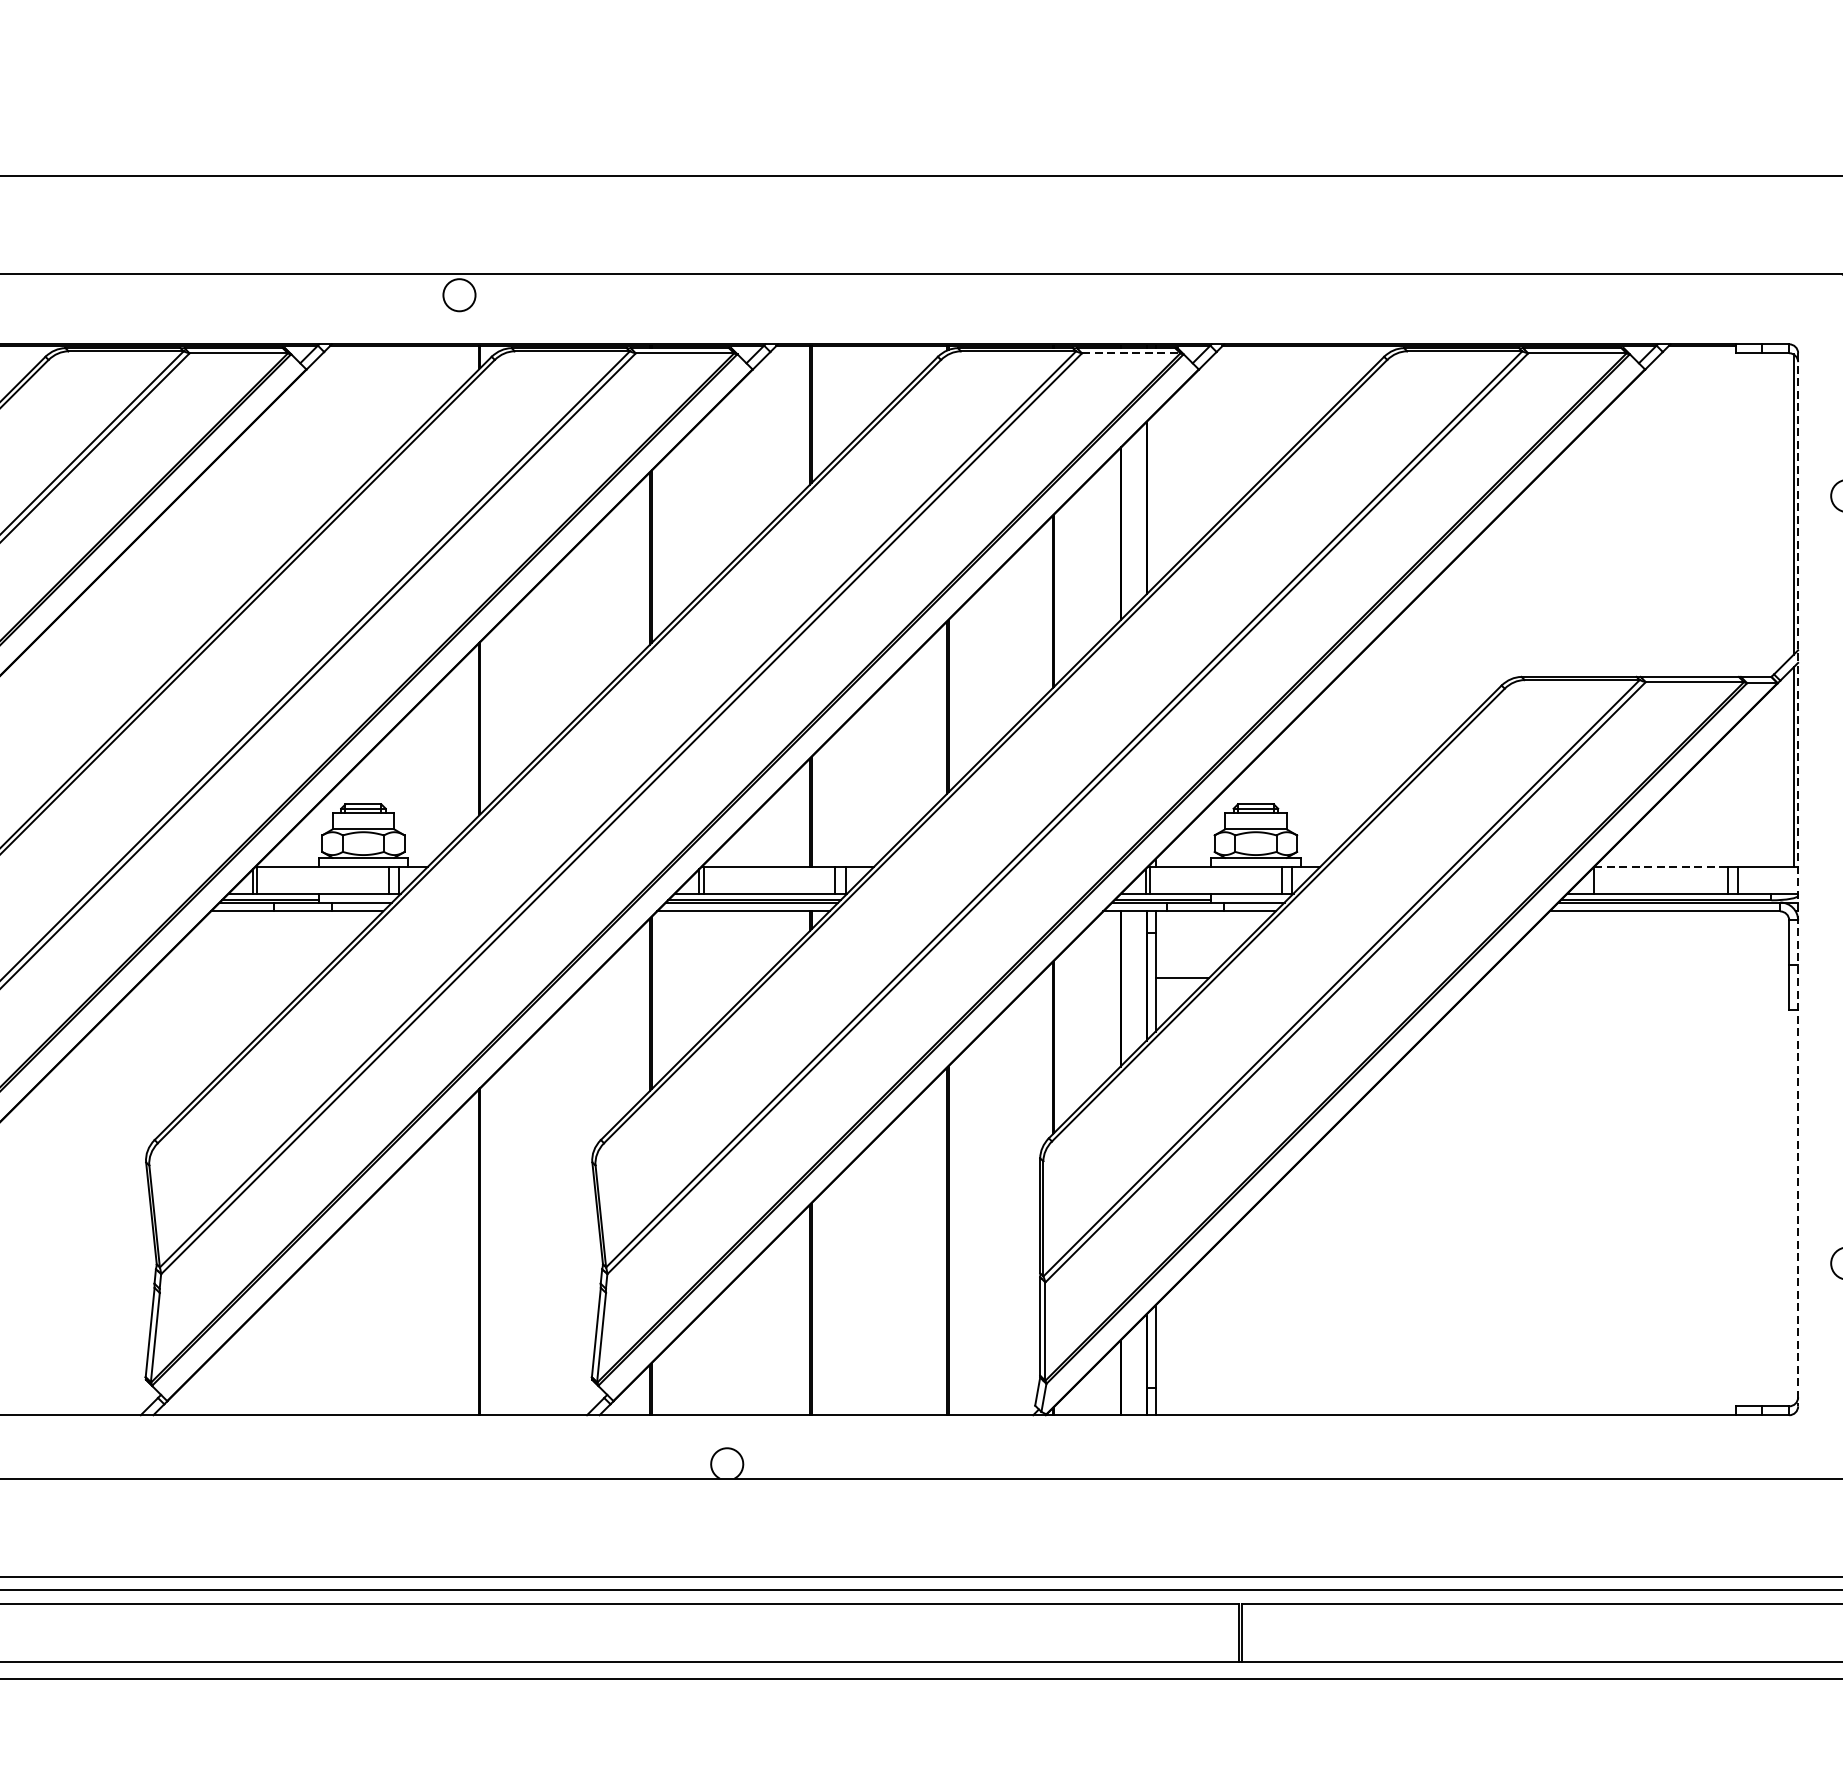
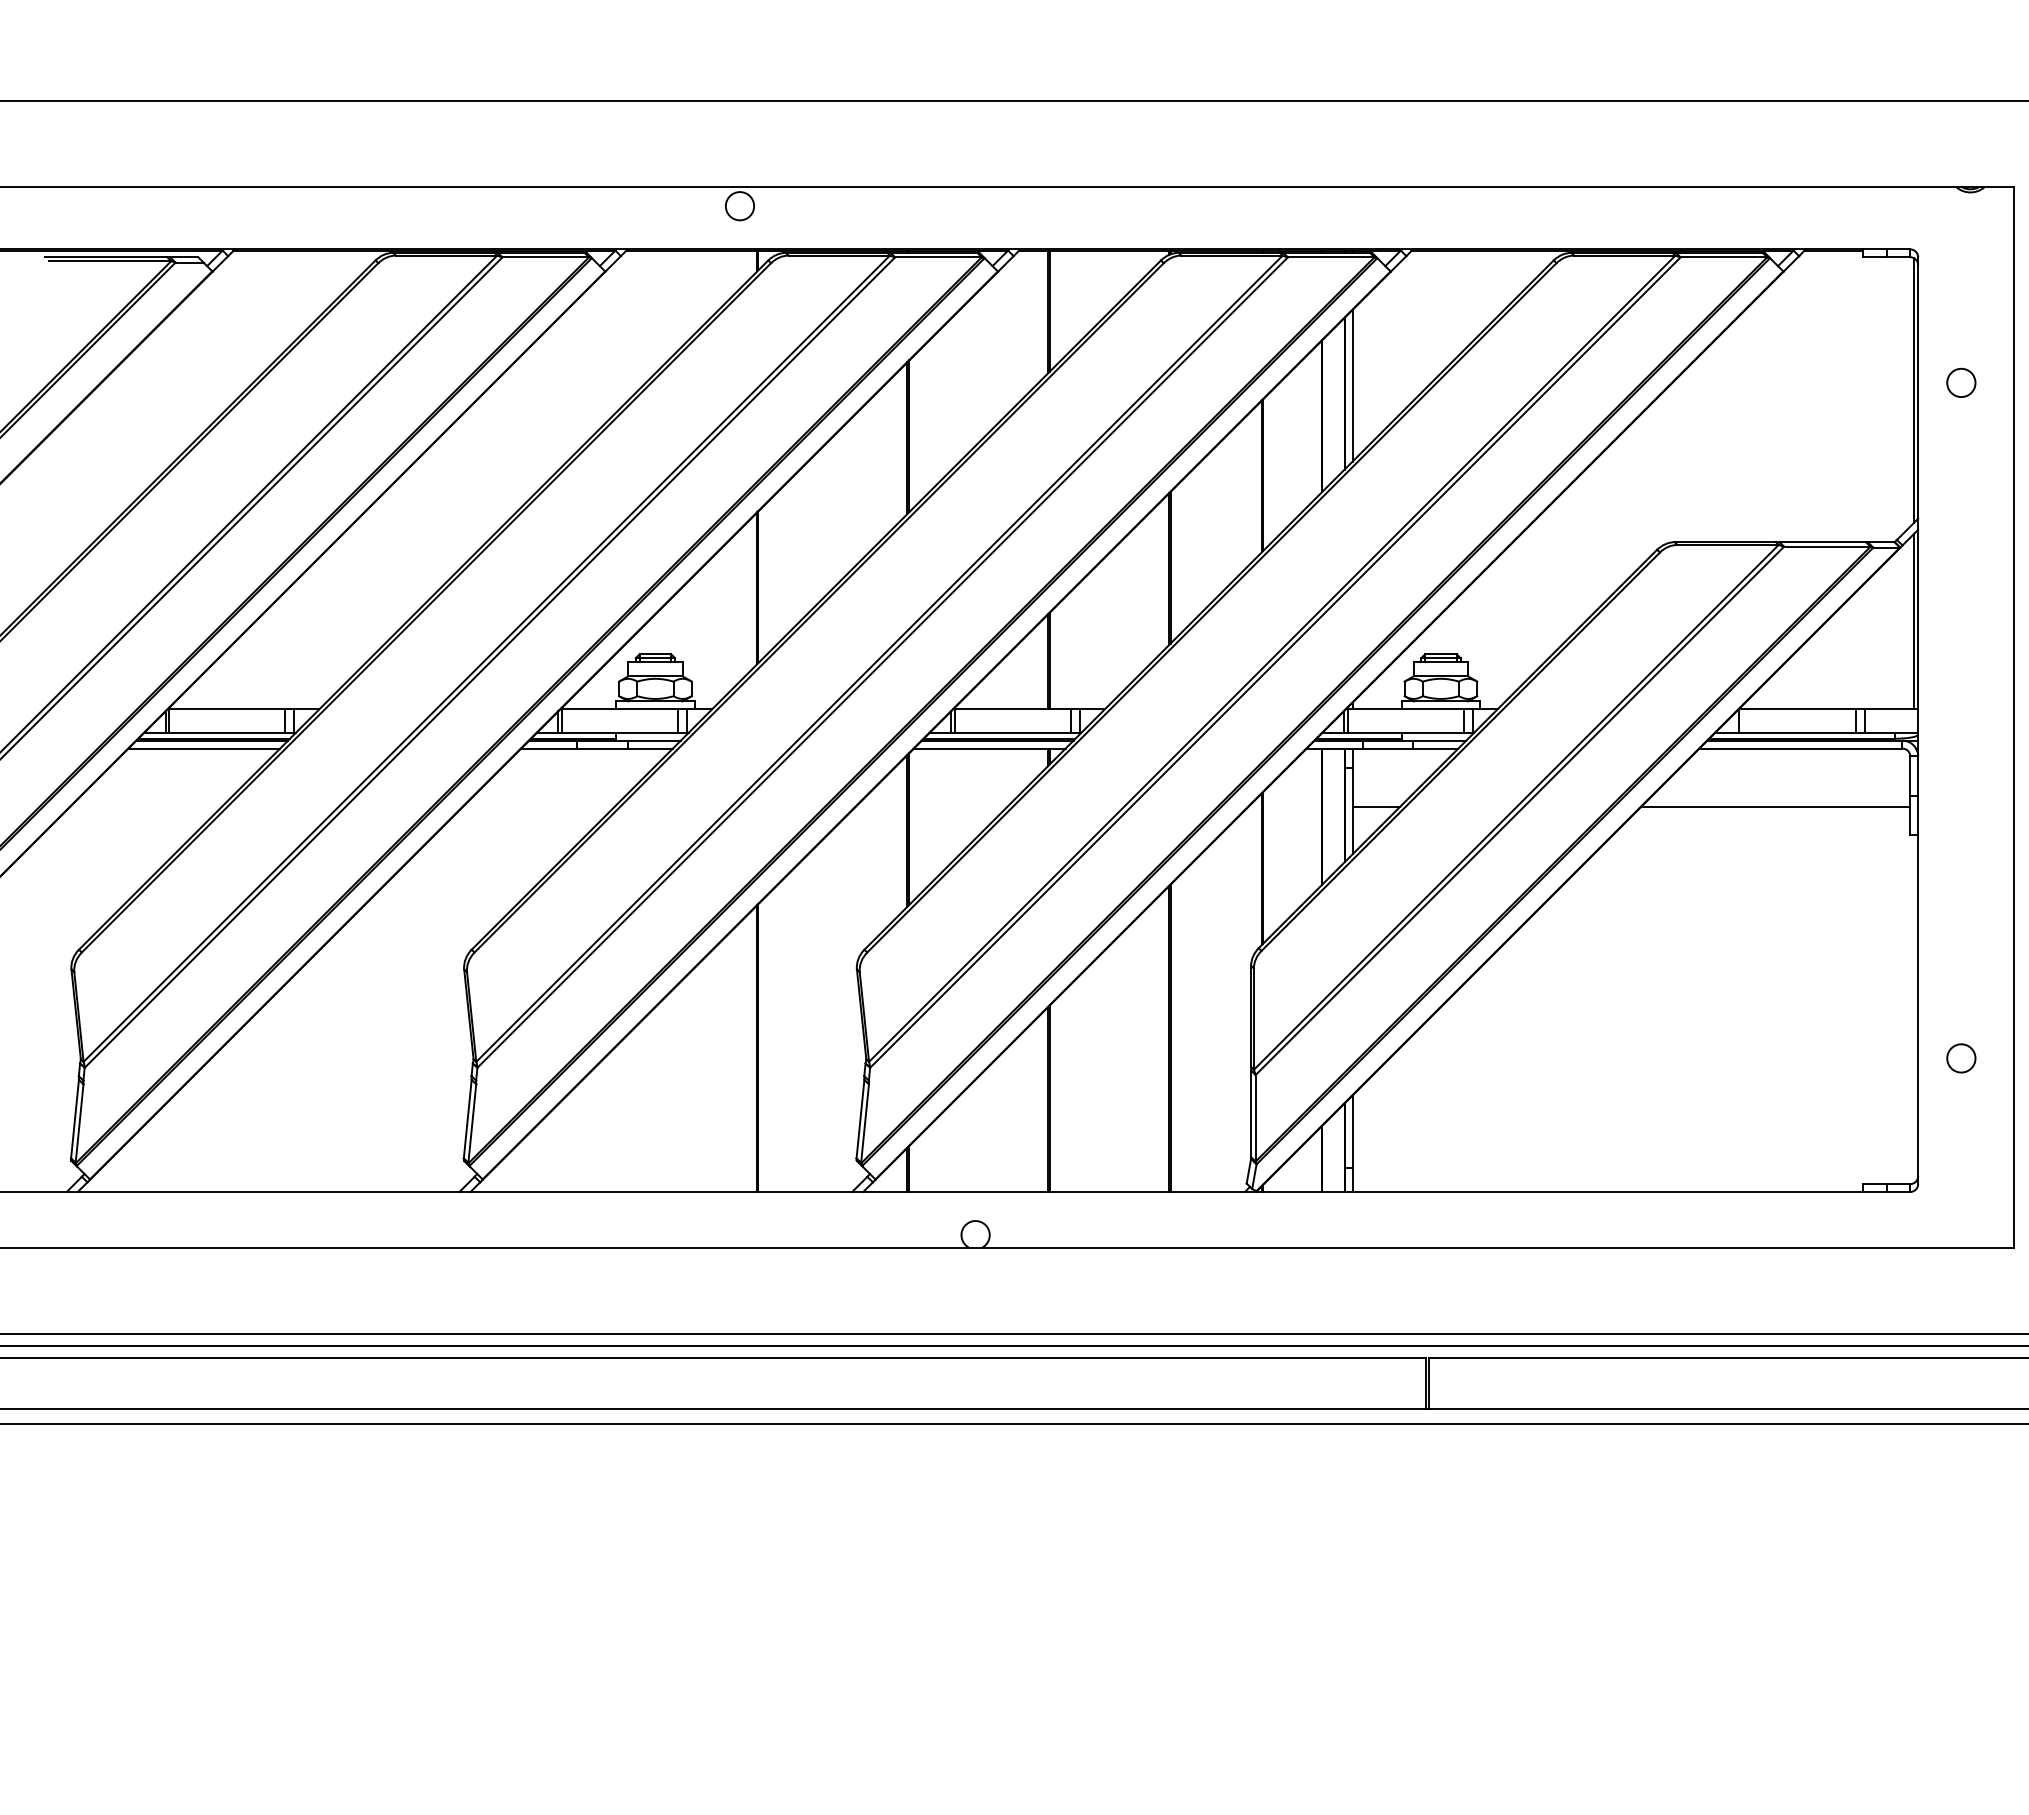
line: (1131, 353) -> (1331, 257), dashed -> solid
line: (1155, 498) -> (1352, 385), added
line: (1661, 867) -> (1797, 709), dashed -> solid
line: (1798, 880) -> (1918, 721), dashed -> solid
line: (1636, 978) -> (1775, 807), added

